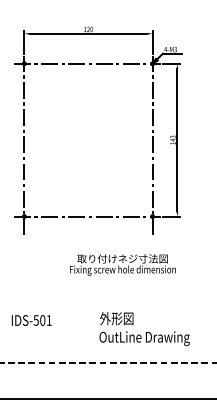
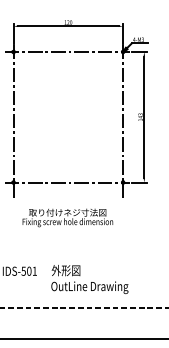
text: (122, 264) -> (67, 217), moved
text: (144, 329) -> (89, 279), moved

